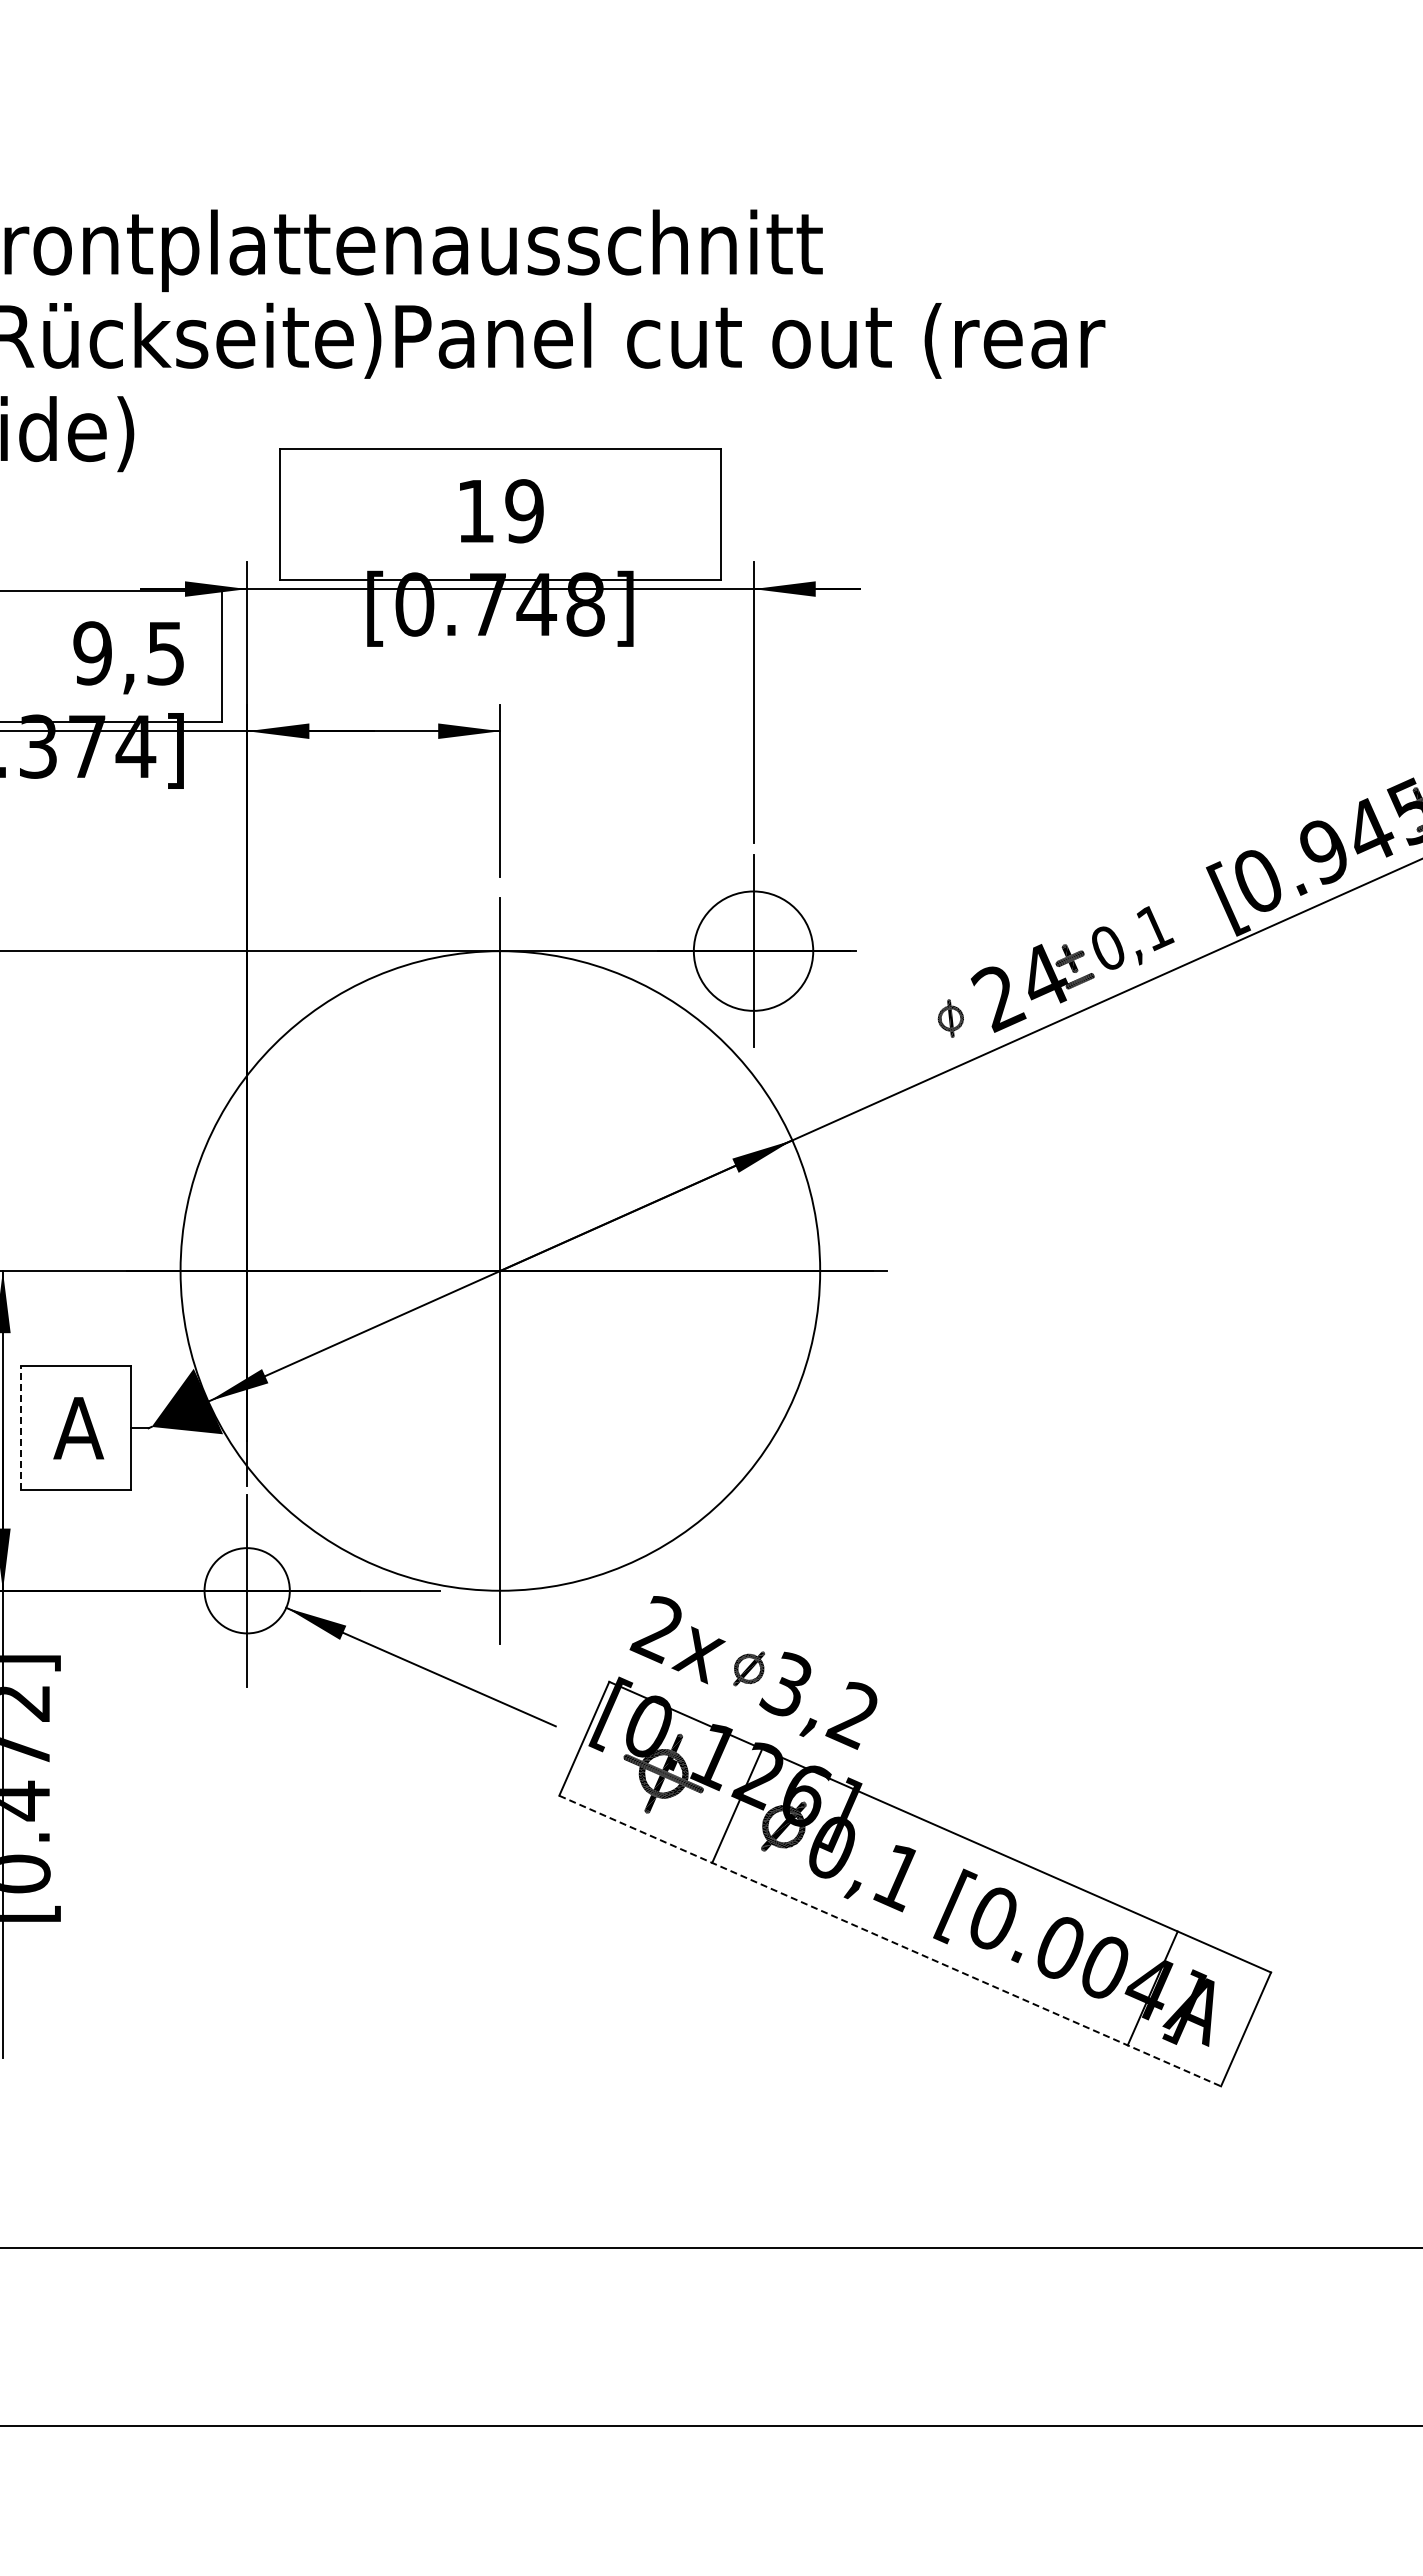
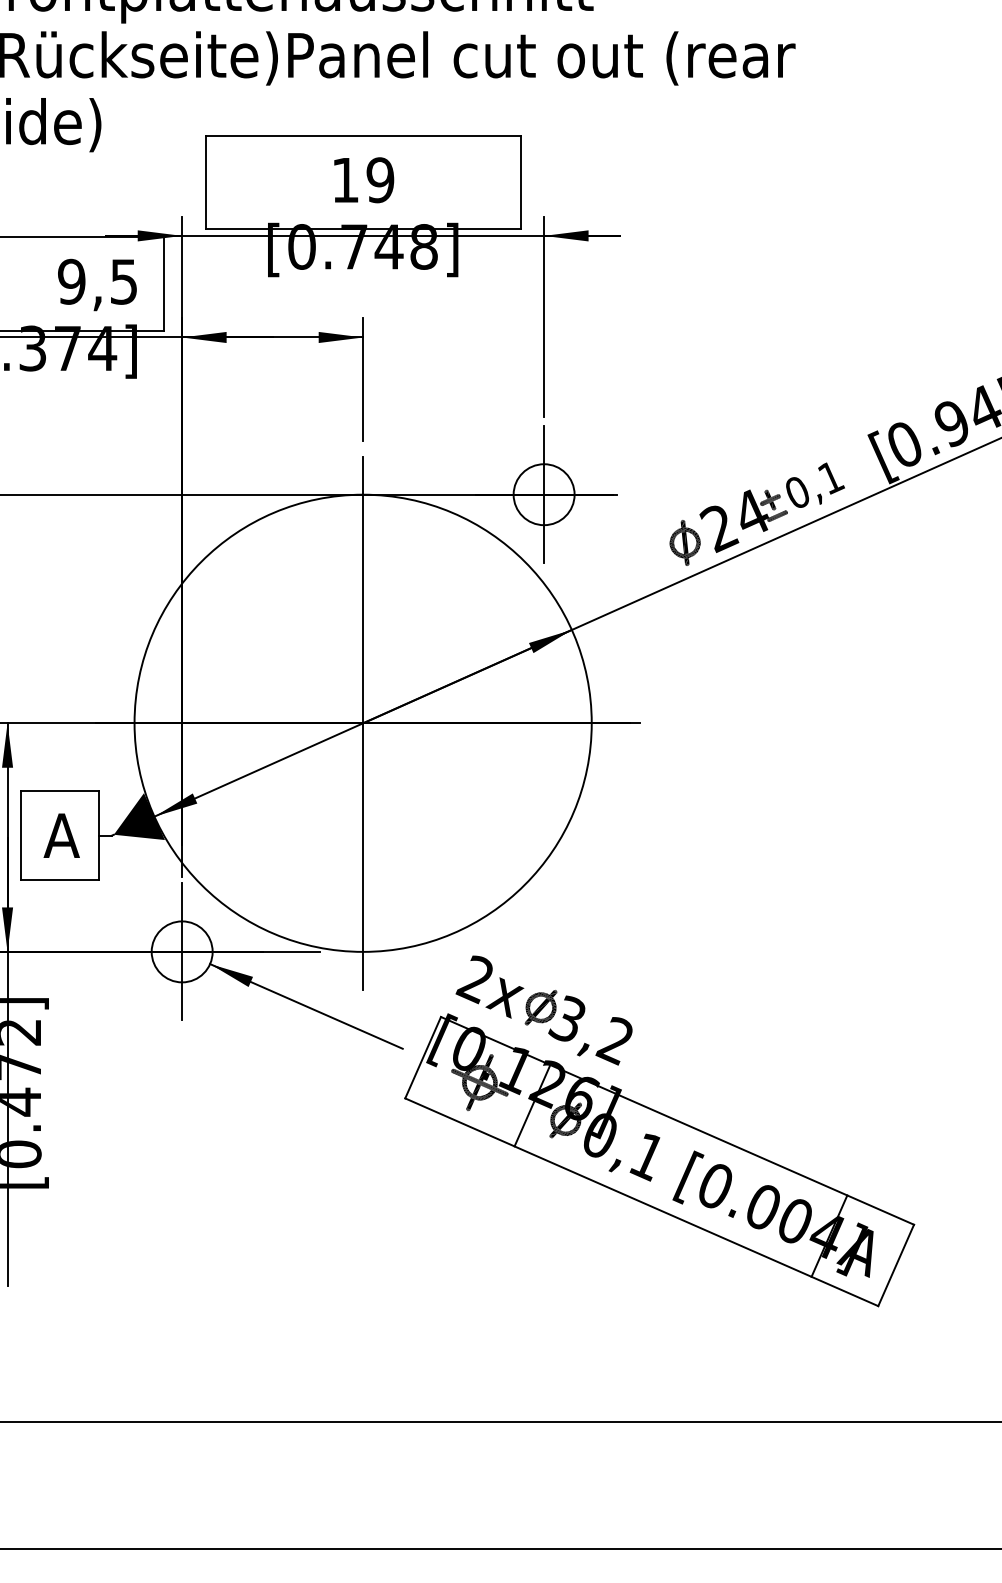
circle: (753, 950) -> (544, 494), size x0.71
part: (950, 1018) -> (684, 542), size x1.67
line: (21, 1427) -> (20, 835), dashed -> solid
part: (748, 1668) -> (540, 1007), size x1.43
line: (890, 1941) -> (642, 1202), dashed -> solid

